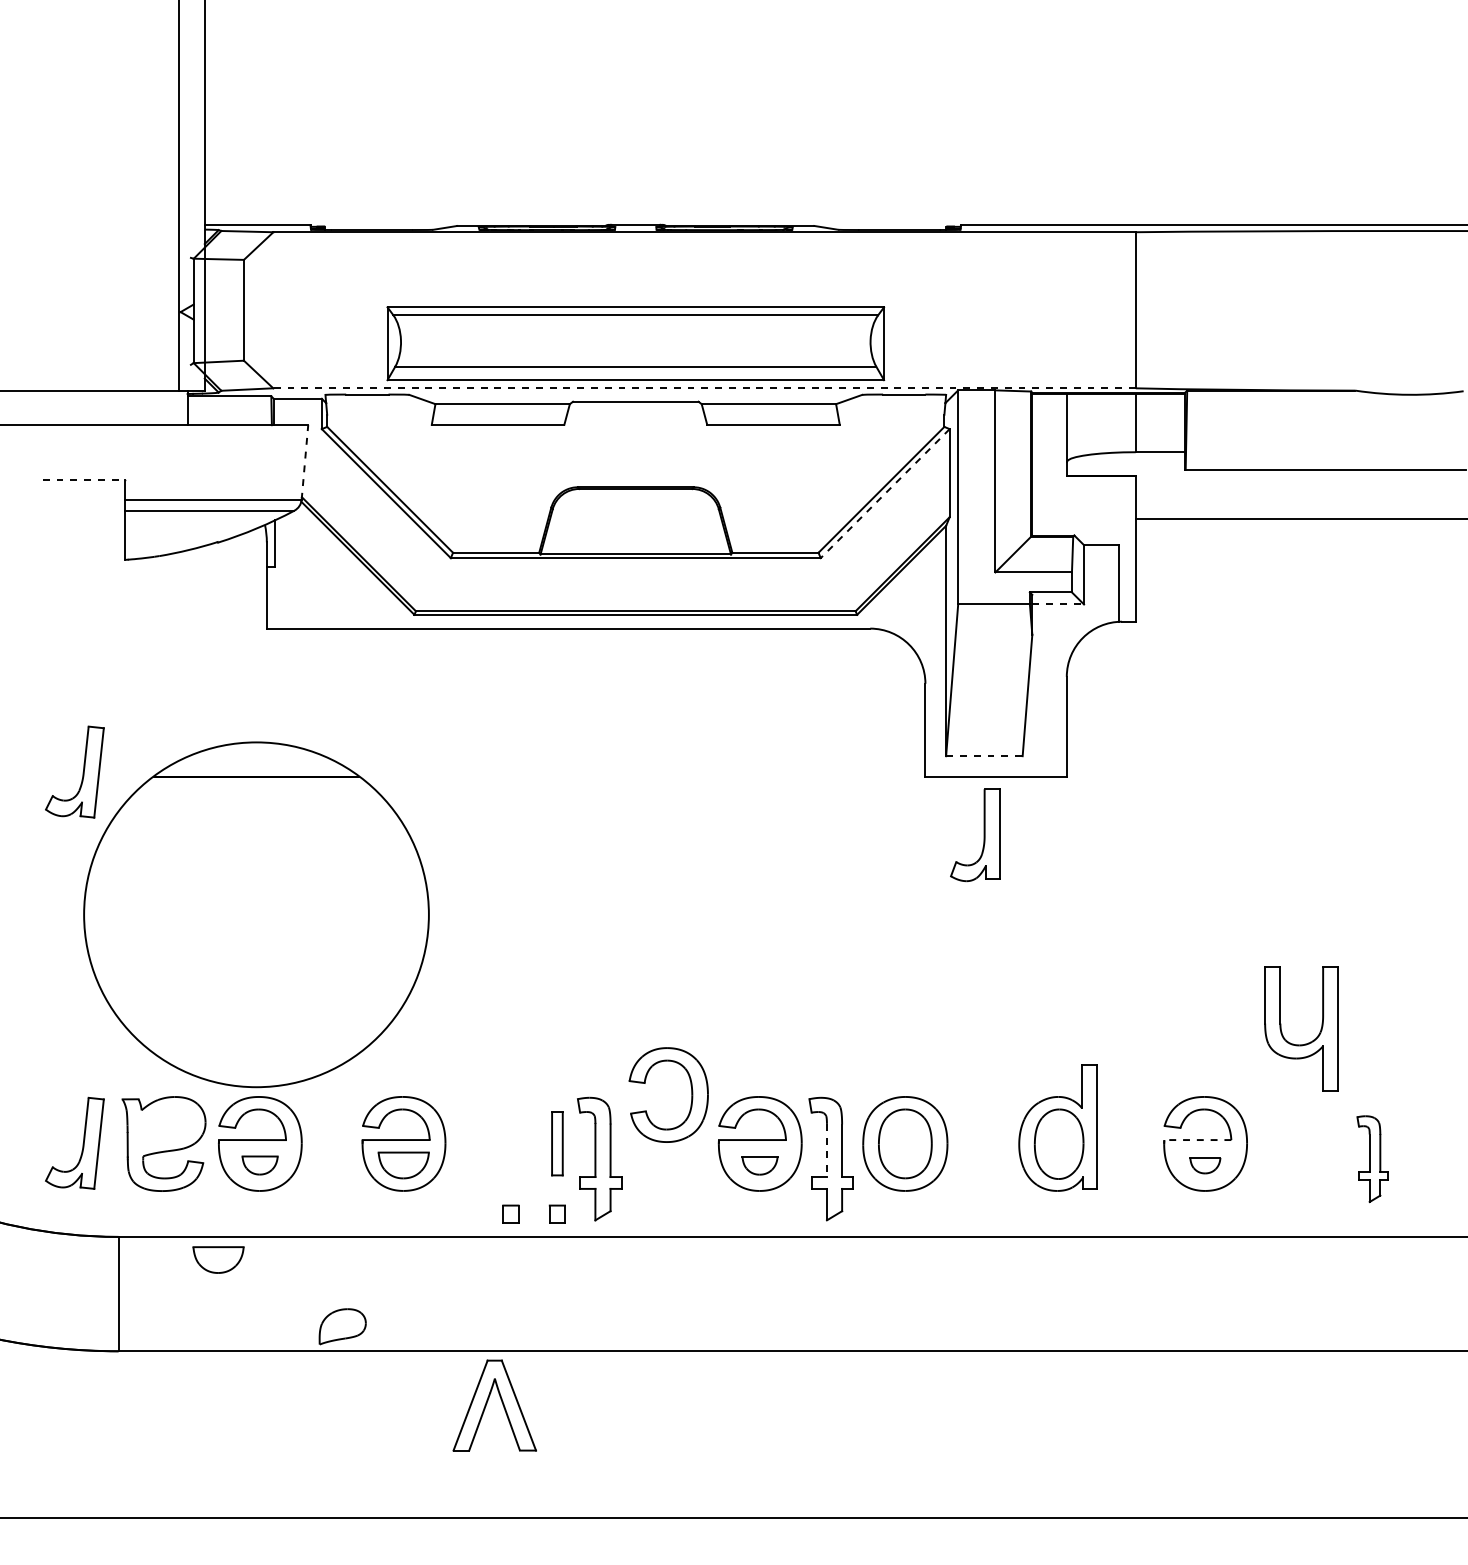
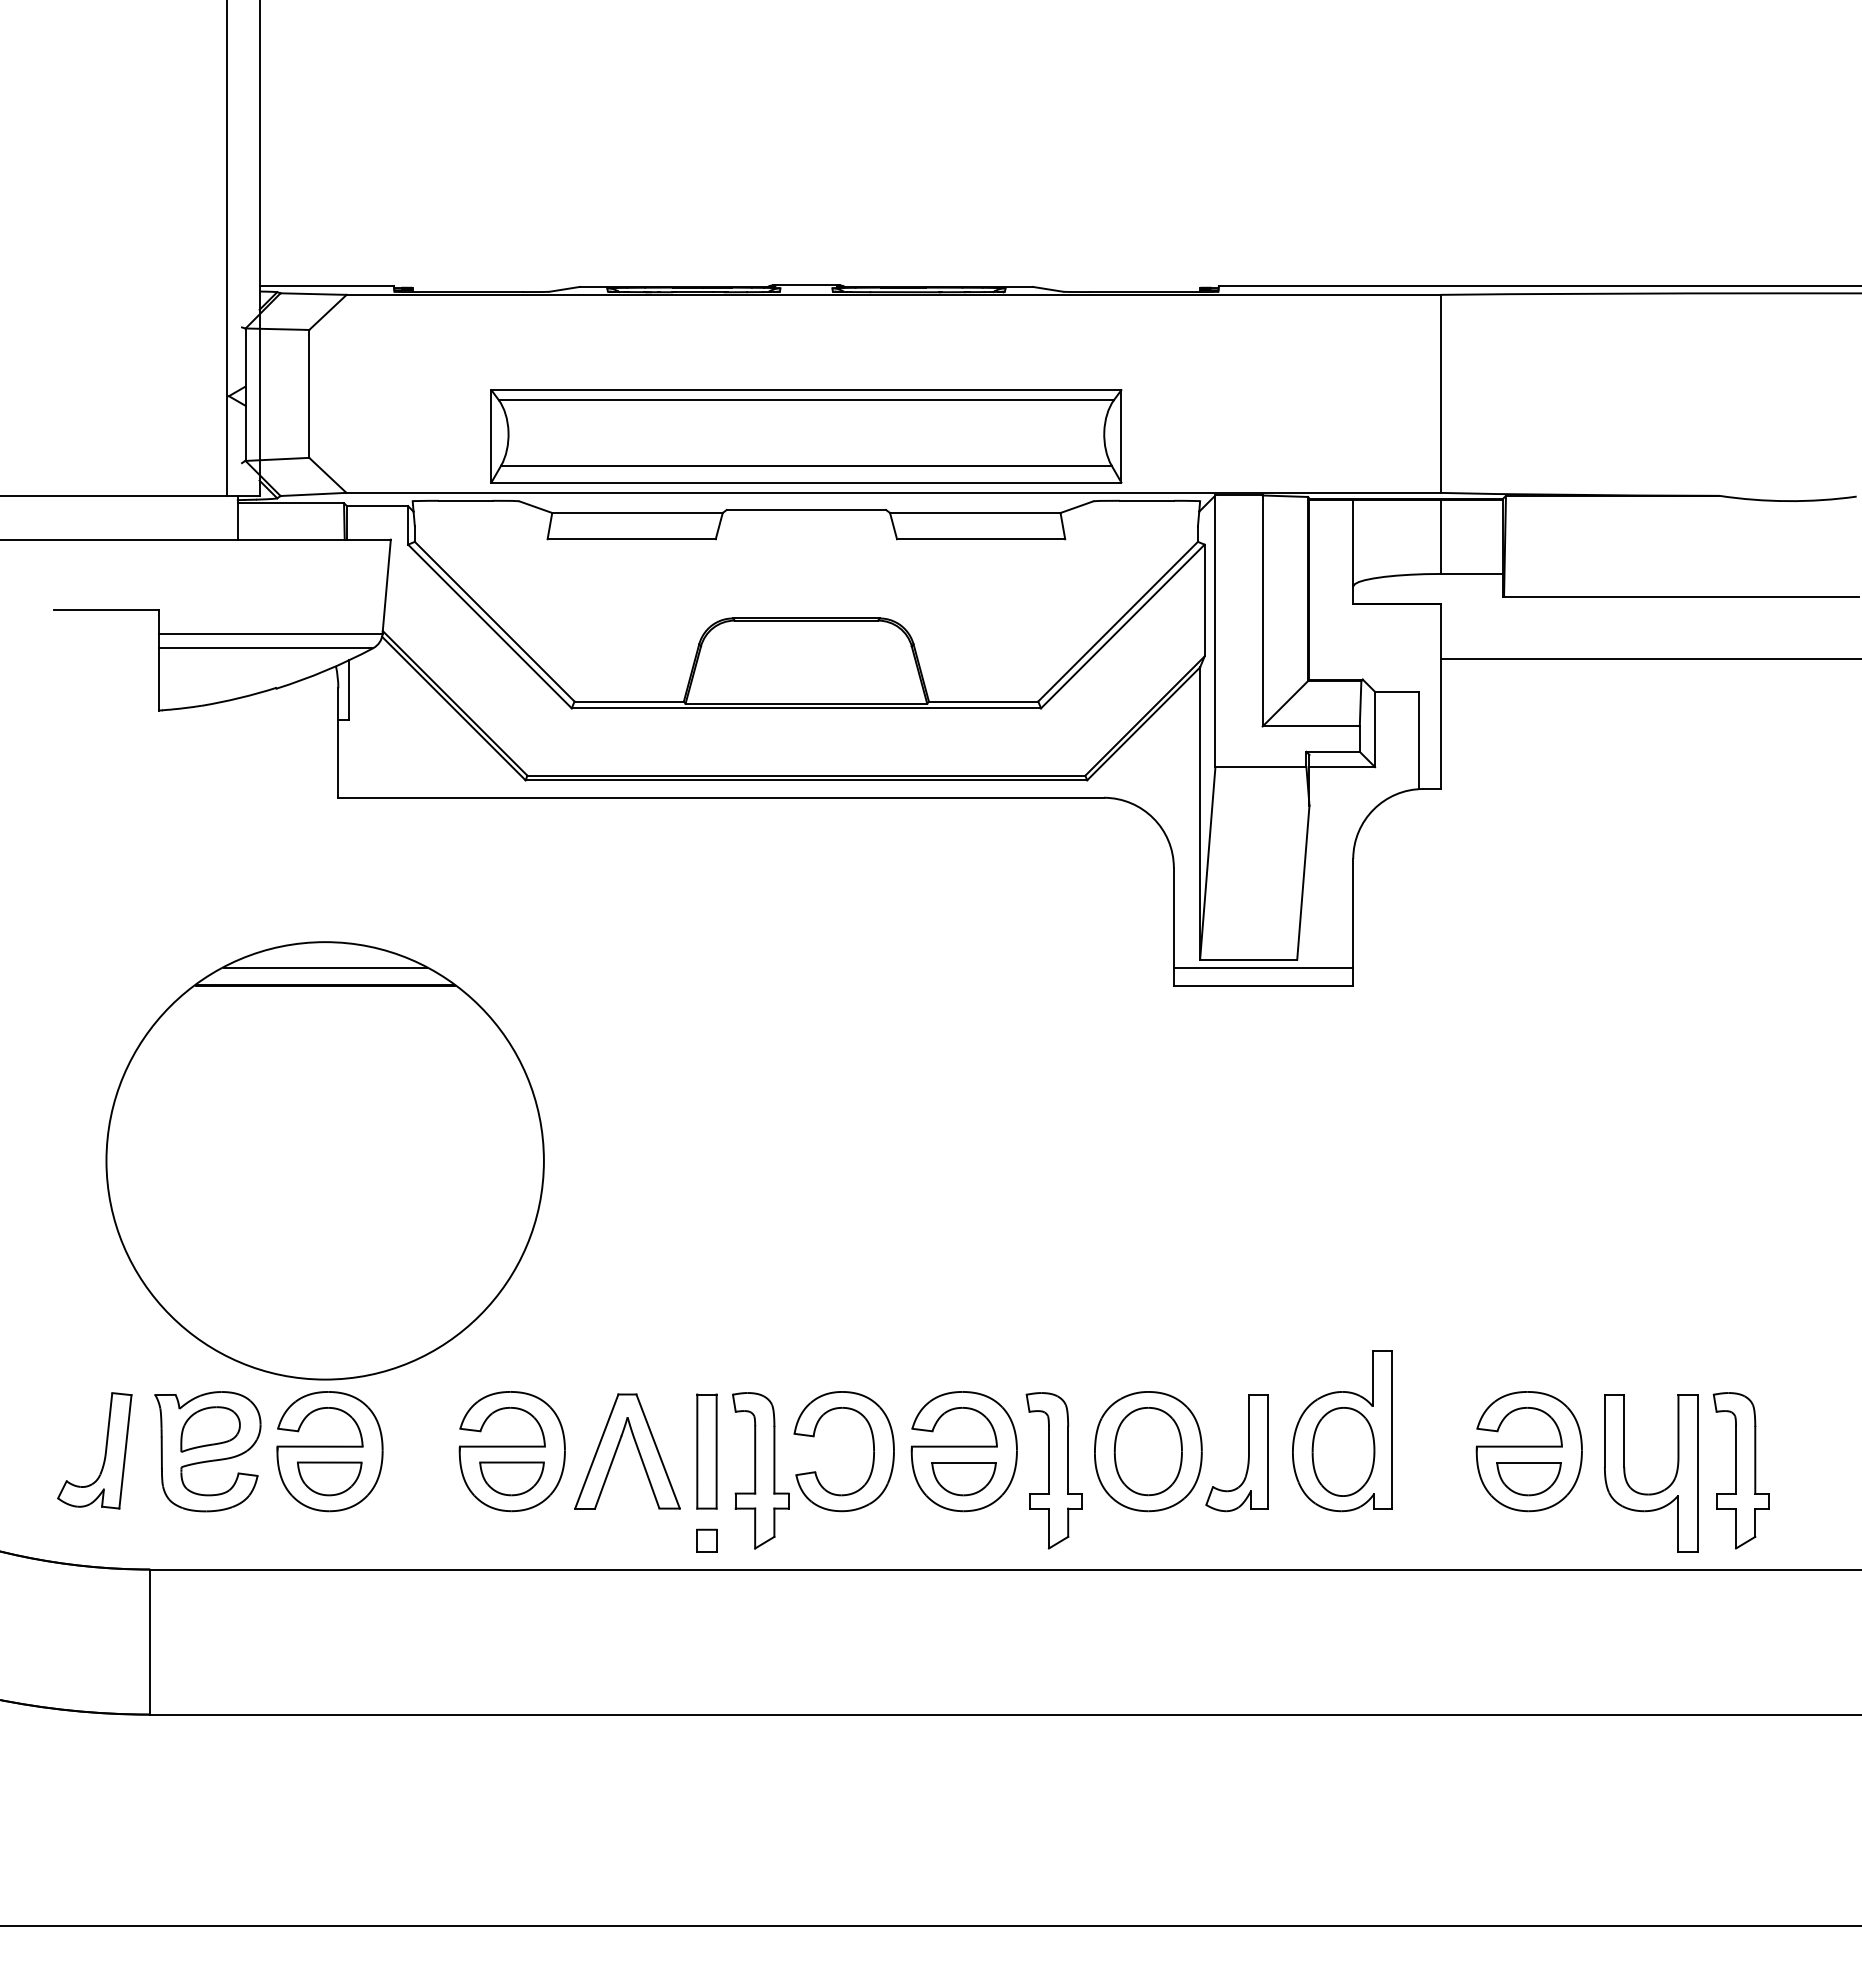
line: (704, 388) -> (893, 492), dashed -> solid
line: (304, 462) -> (386, 586), dashed -> solid
line: (84, 480) -> (106, 609), dashed -> solid
line: (884, 493) -> (1122, 626), dashed -> solid
line: (1058, 604) -> (1342, 767), dashed -> solid
line: (984, 756) -> (1248, 959), dashed -> solid
line: (255, 762) -> (324, 967), added
line: (996, 762) -> (1263, 967), added
part: (82, 774) -> (104, 982), removed
part: (984, 835) -> (1248, 1453), moved
part: (1307, 1043) -> (1658, 1491), moved
part: (691, 1095) -> (873, 1451), moved
line: (1197, 1139) -> (1519, 1446), dashed -> solid
part: (557, 1143) -> (706, 1451), size x1.43
line: (826, 1150) -> (1048, 1459), dashed -> solid
part: (1372, 1158) -> (1740, 1470), size x1.43
part: (259, 1165) -> (329, 1478), size x1.43
part: (759, 1165) -> (963, 1479), size x1.43
part: (1204, 1165) -> (1528, 1479), size x1.67
part: (510, 1214) -> (647, 1540), removed
part: (218, 1259) -> (276, 1598), removed
part: (342, 1326) -> (210, 1429), moved
part: (487, 1402) -> (618, 1447), moved

